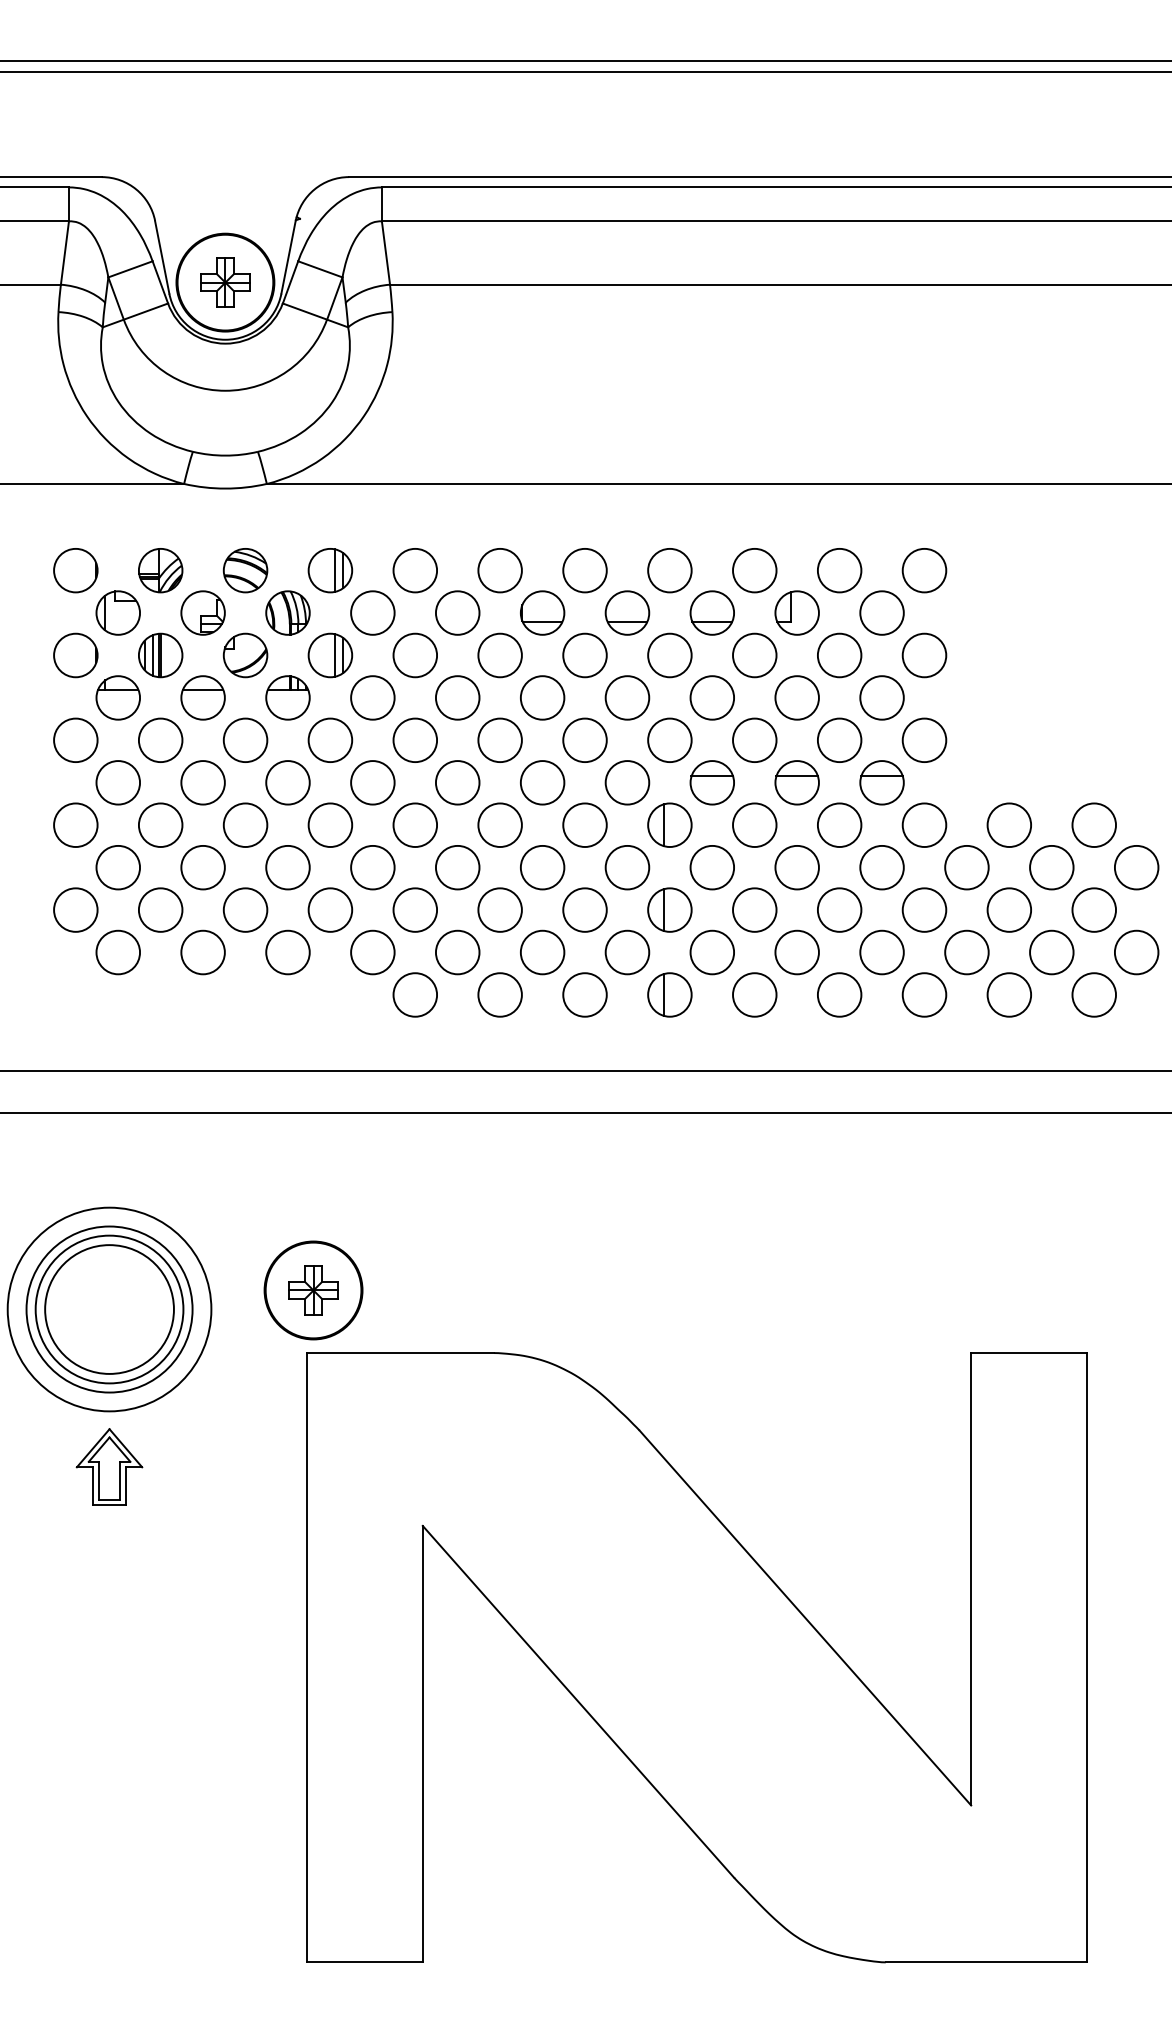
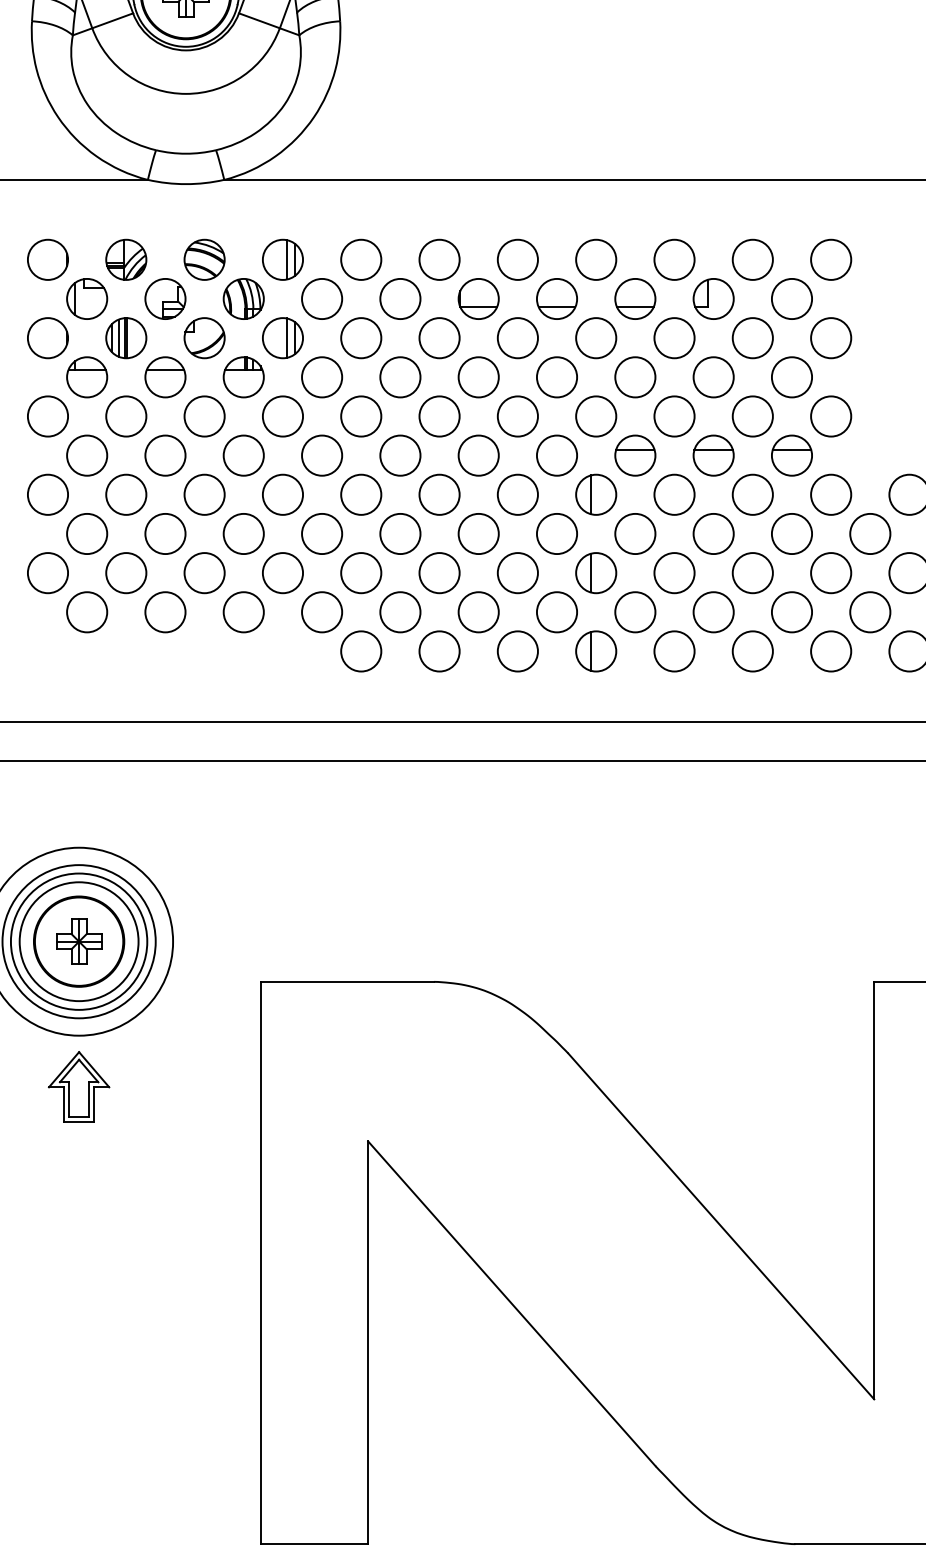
part: (313, 1290) -> (79, 941), moved

